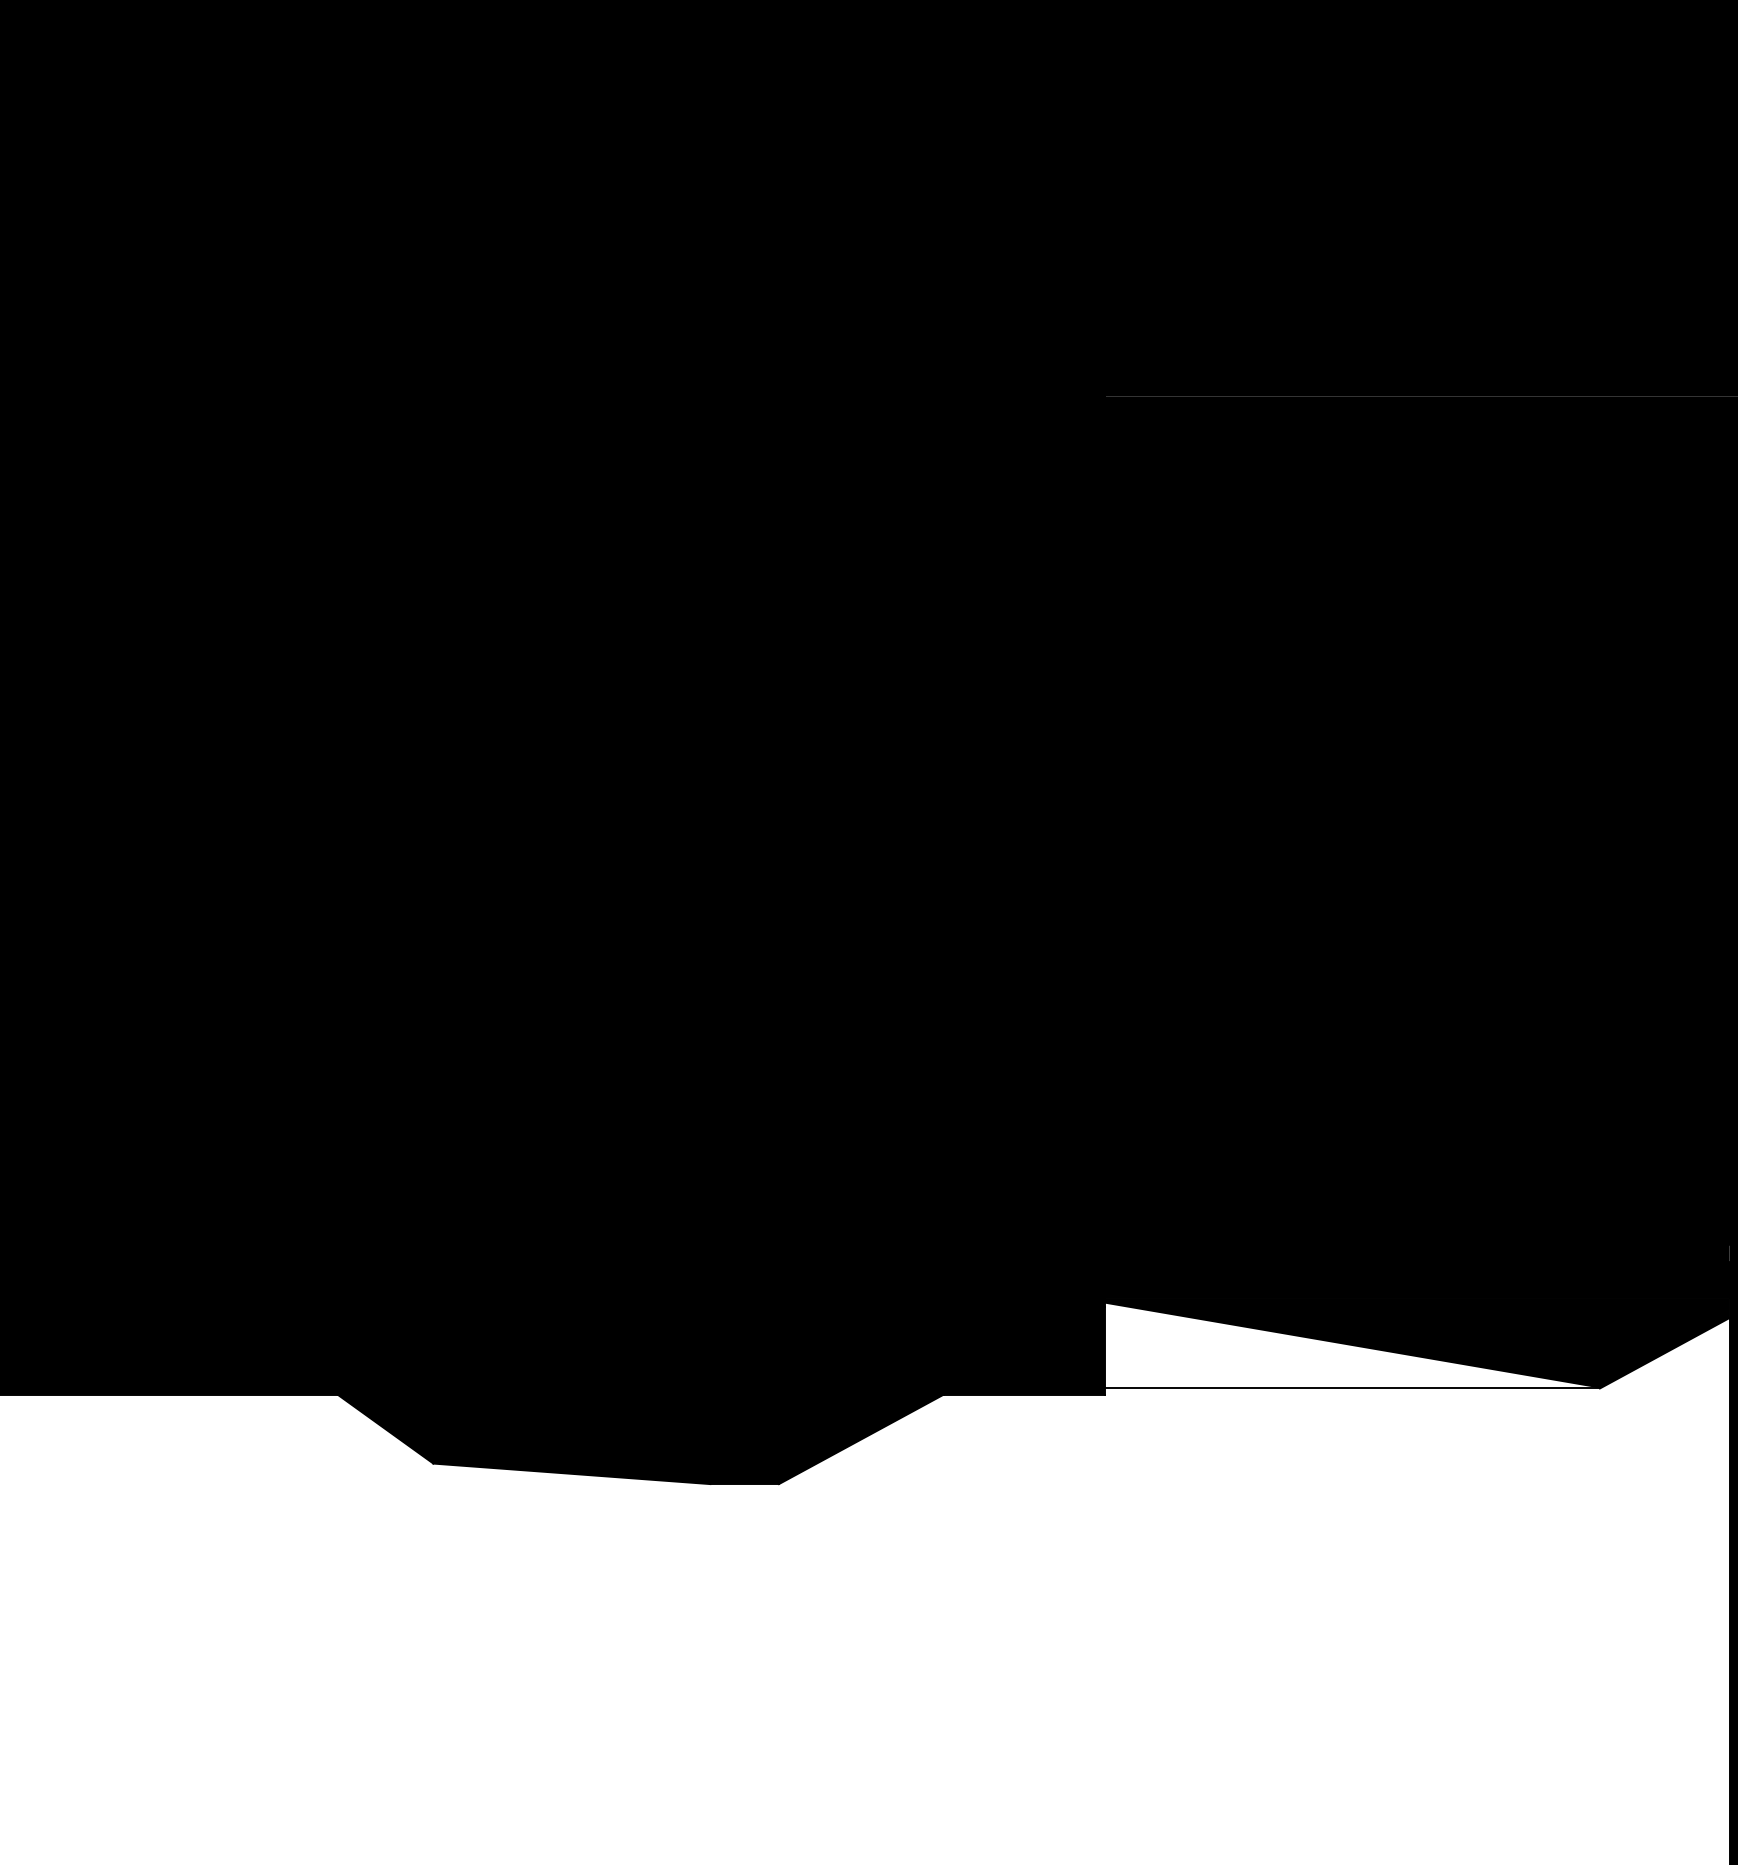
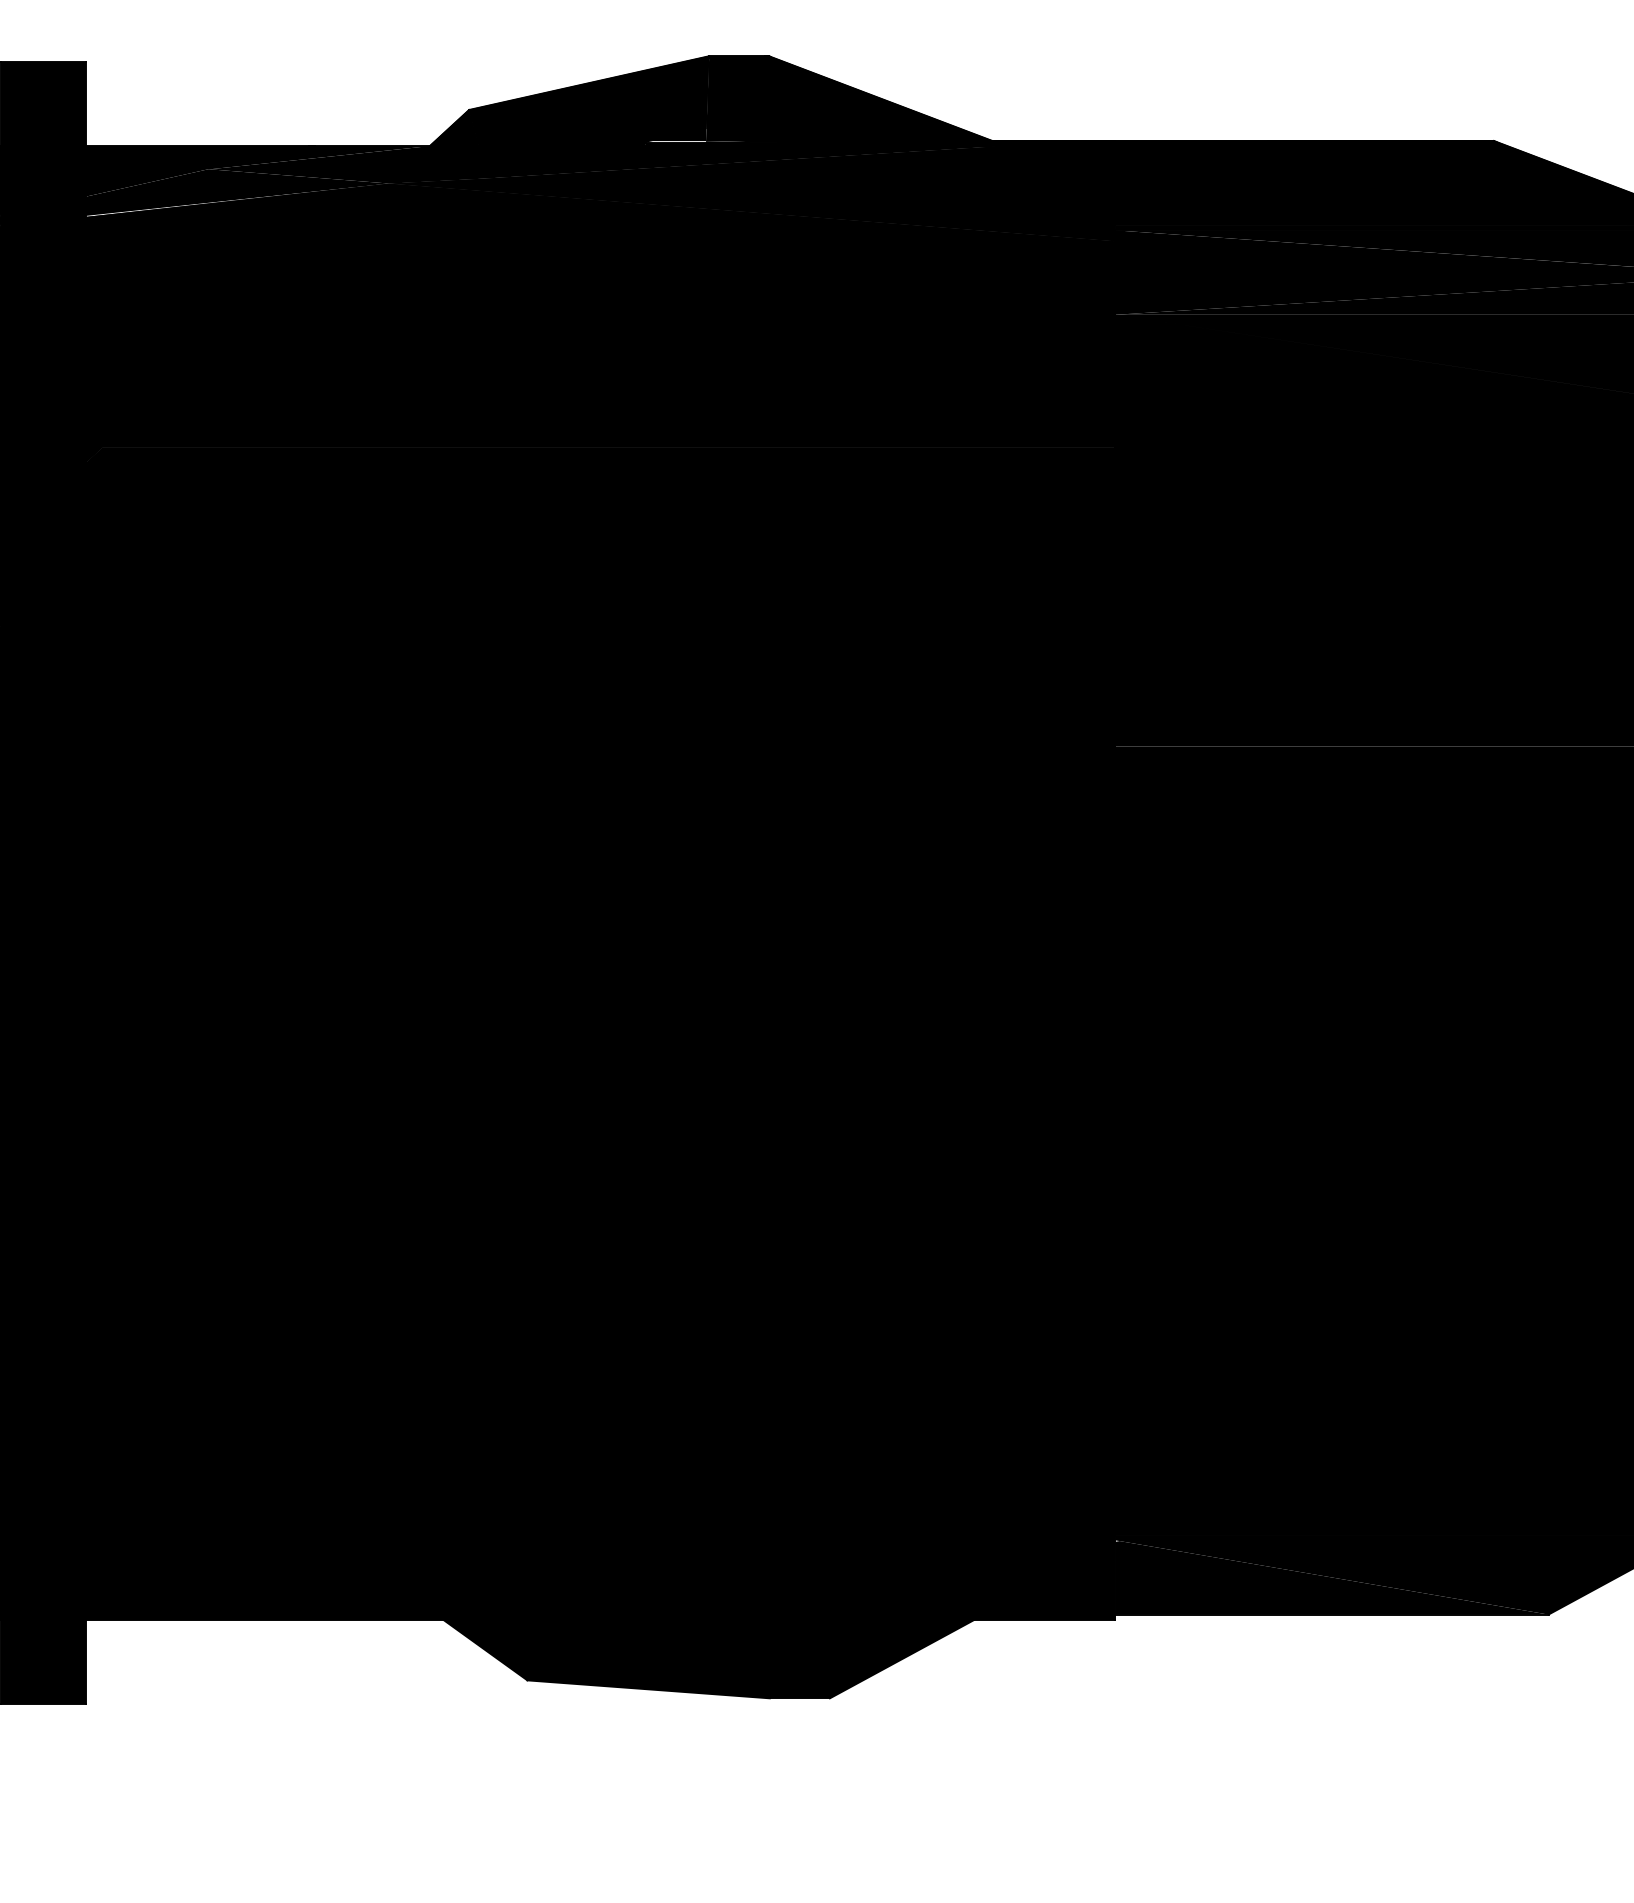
fill: (1352, 1346) -> (1331, 1577), added

